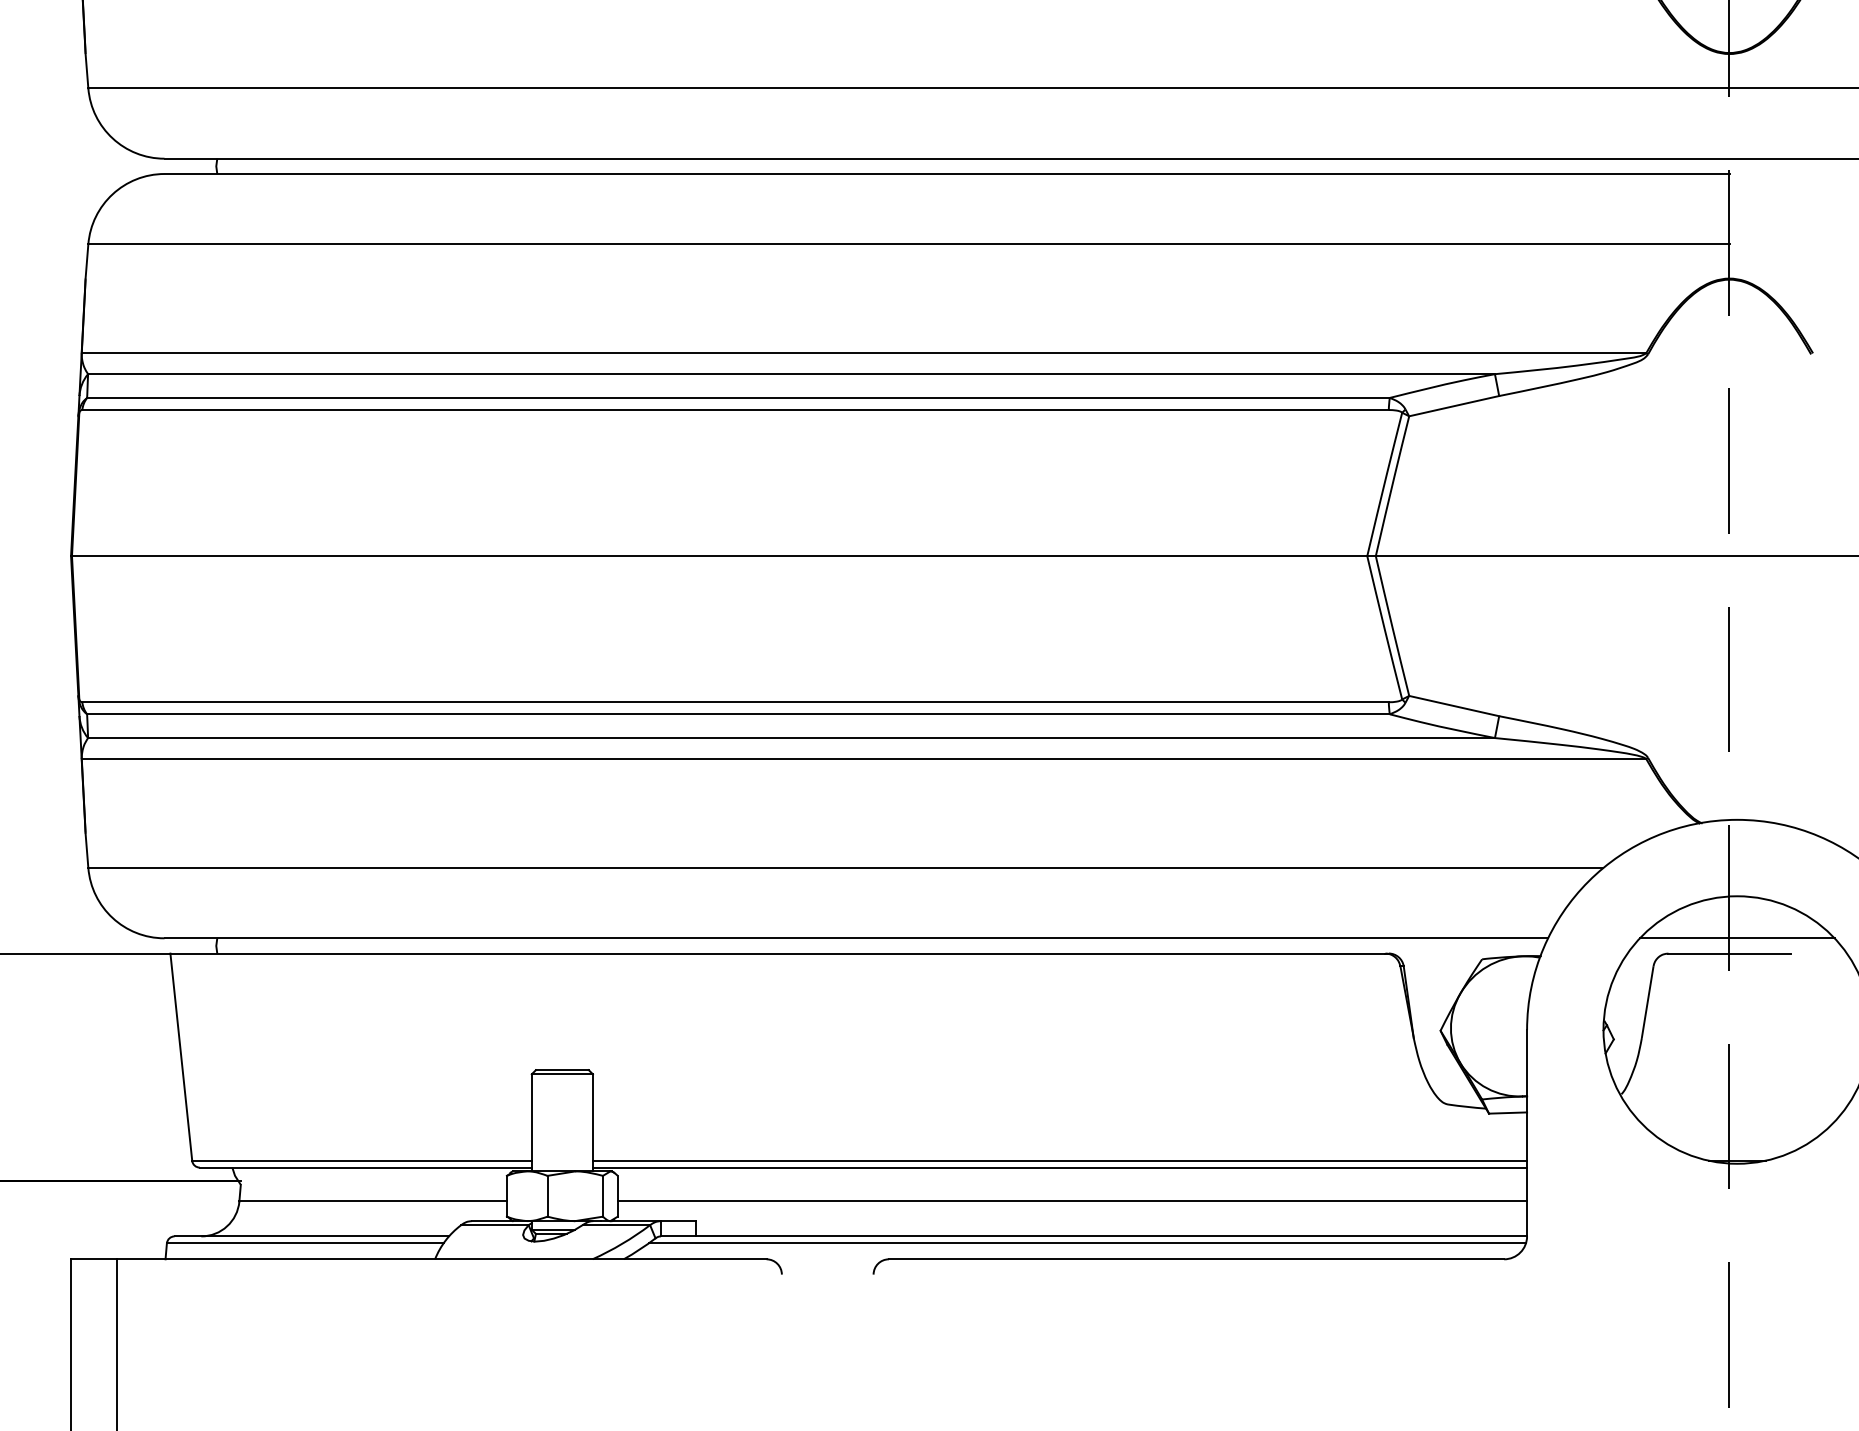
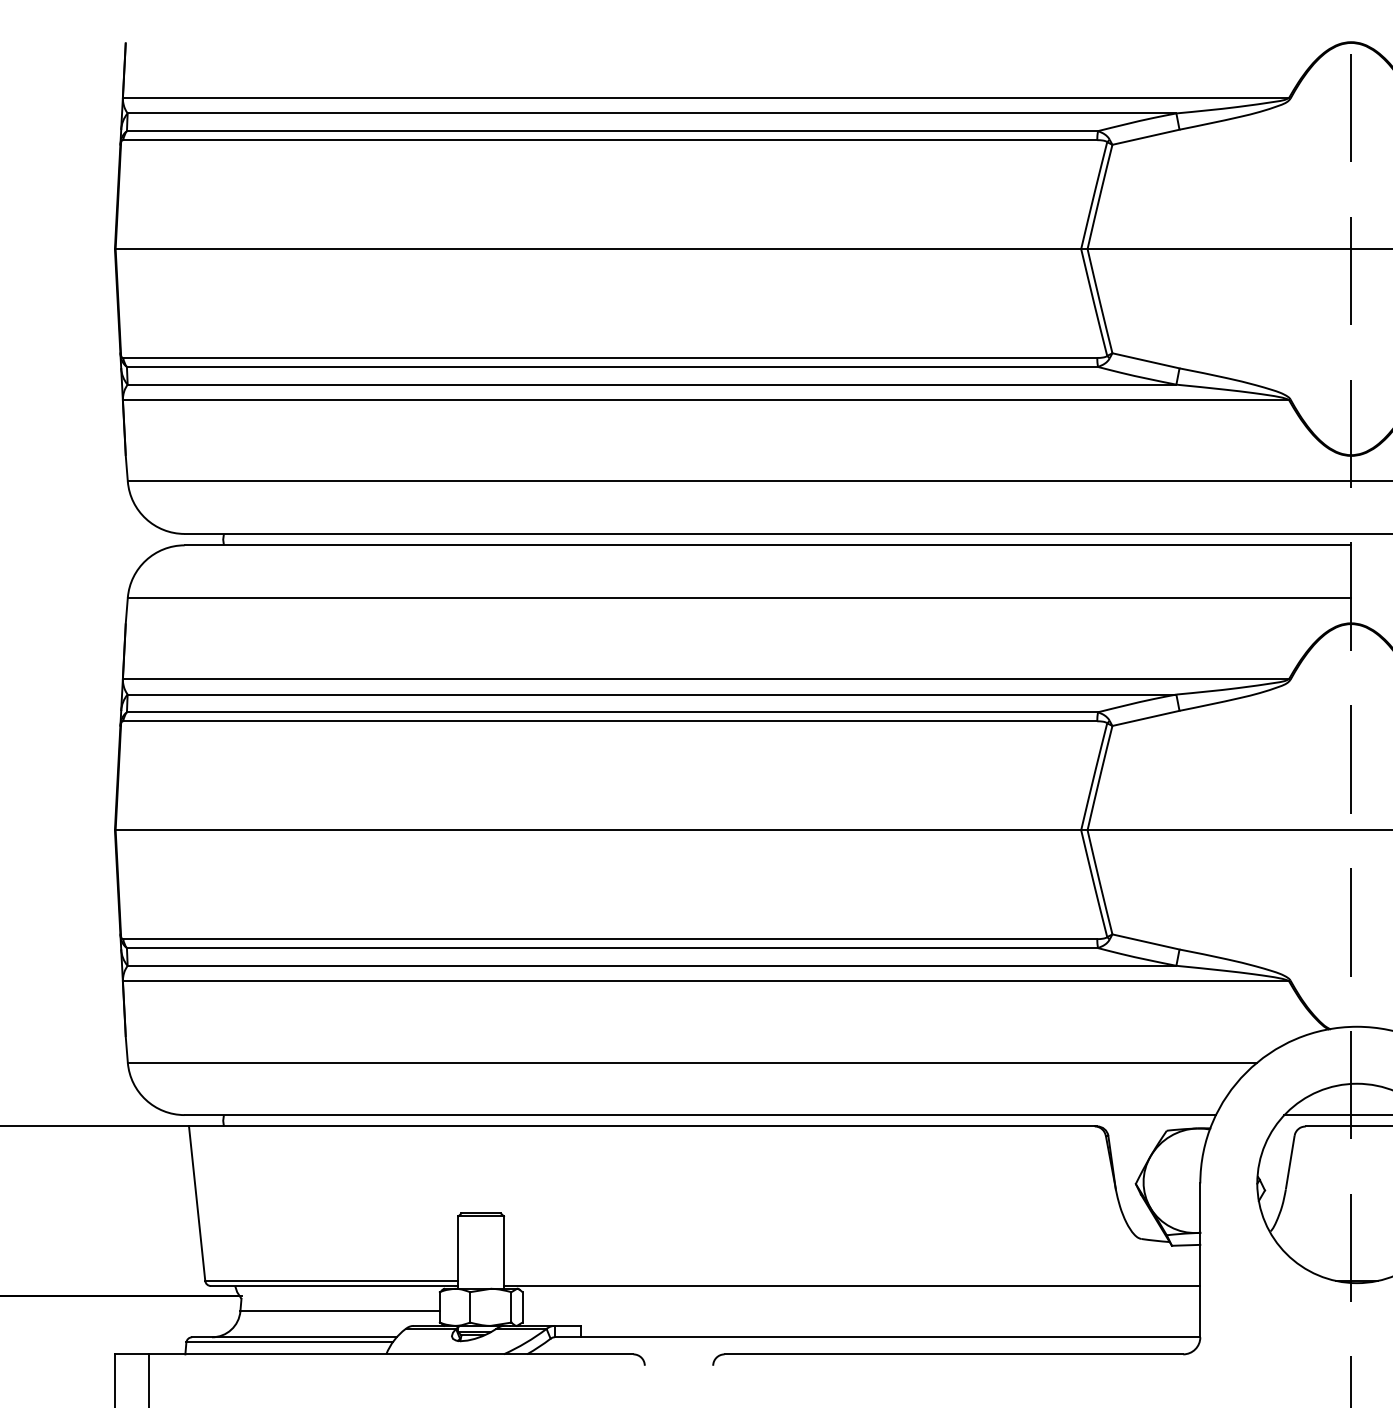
line: (1059, 1160) -> (851, 1280), removed
line: (1072, 1201) -> (861, 1311), removed
line: (1087, 1243) -> (872, 1342), removed

